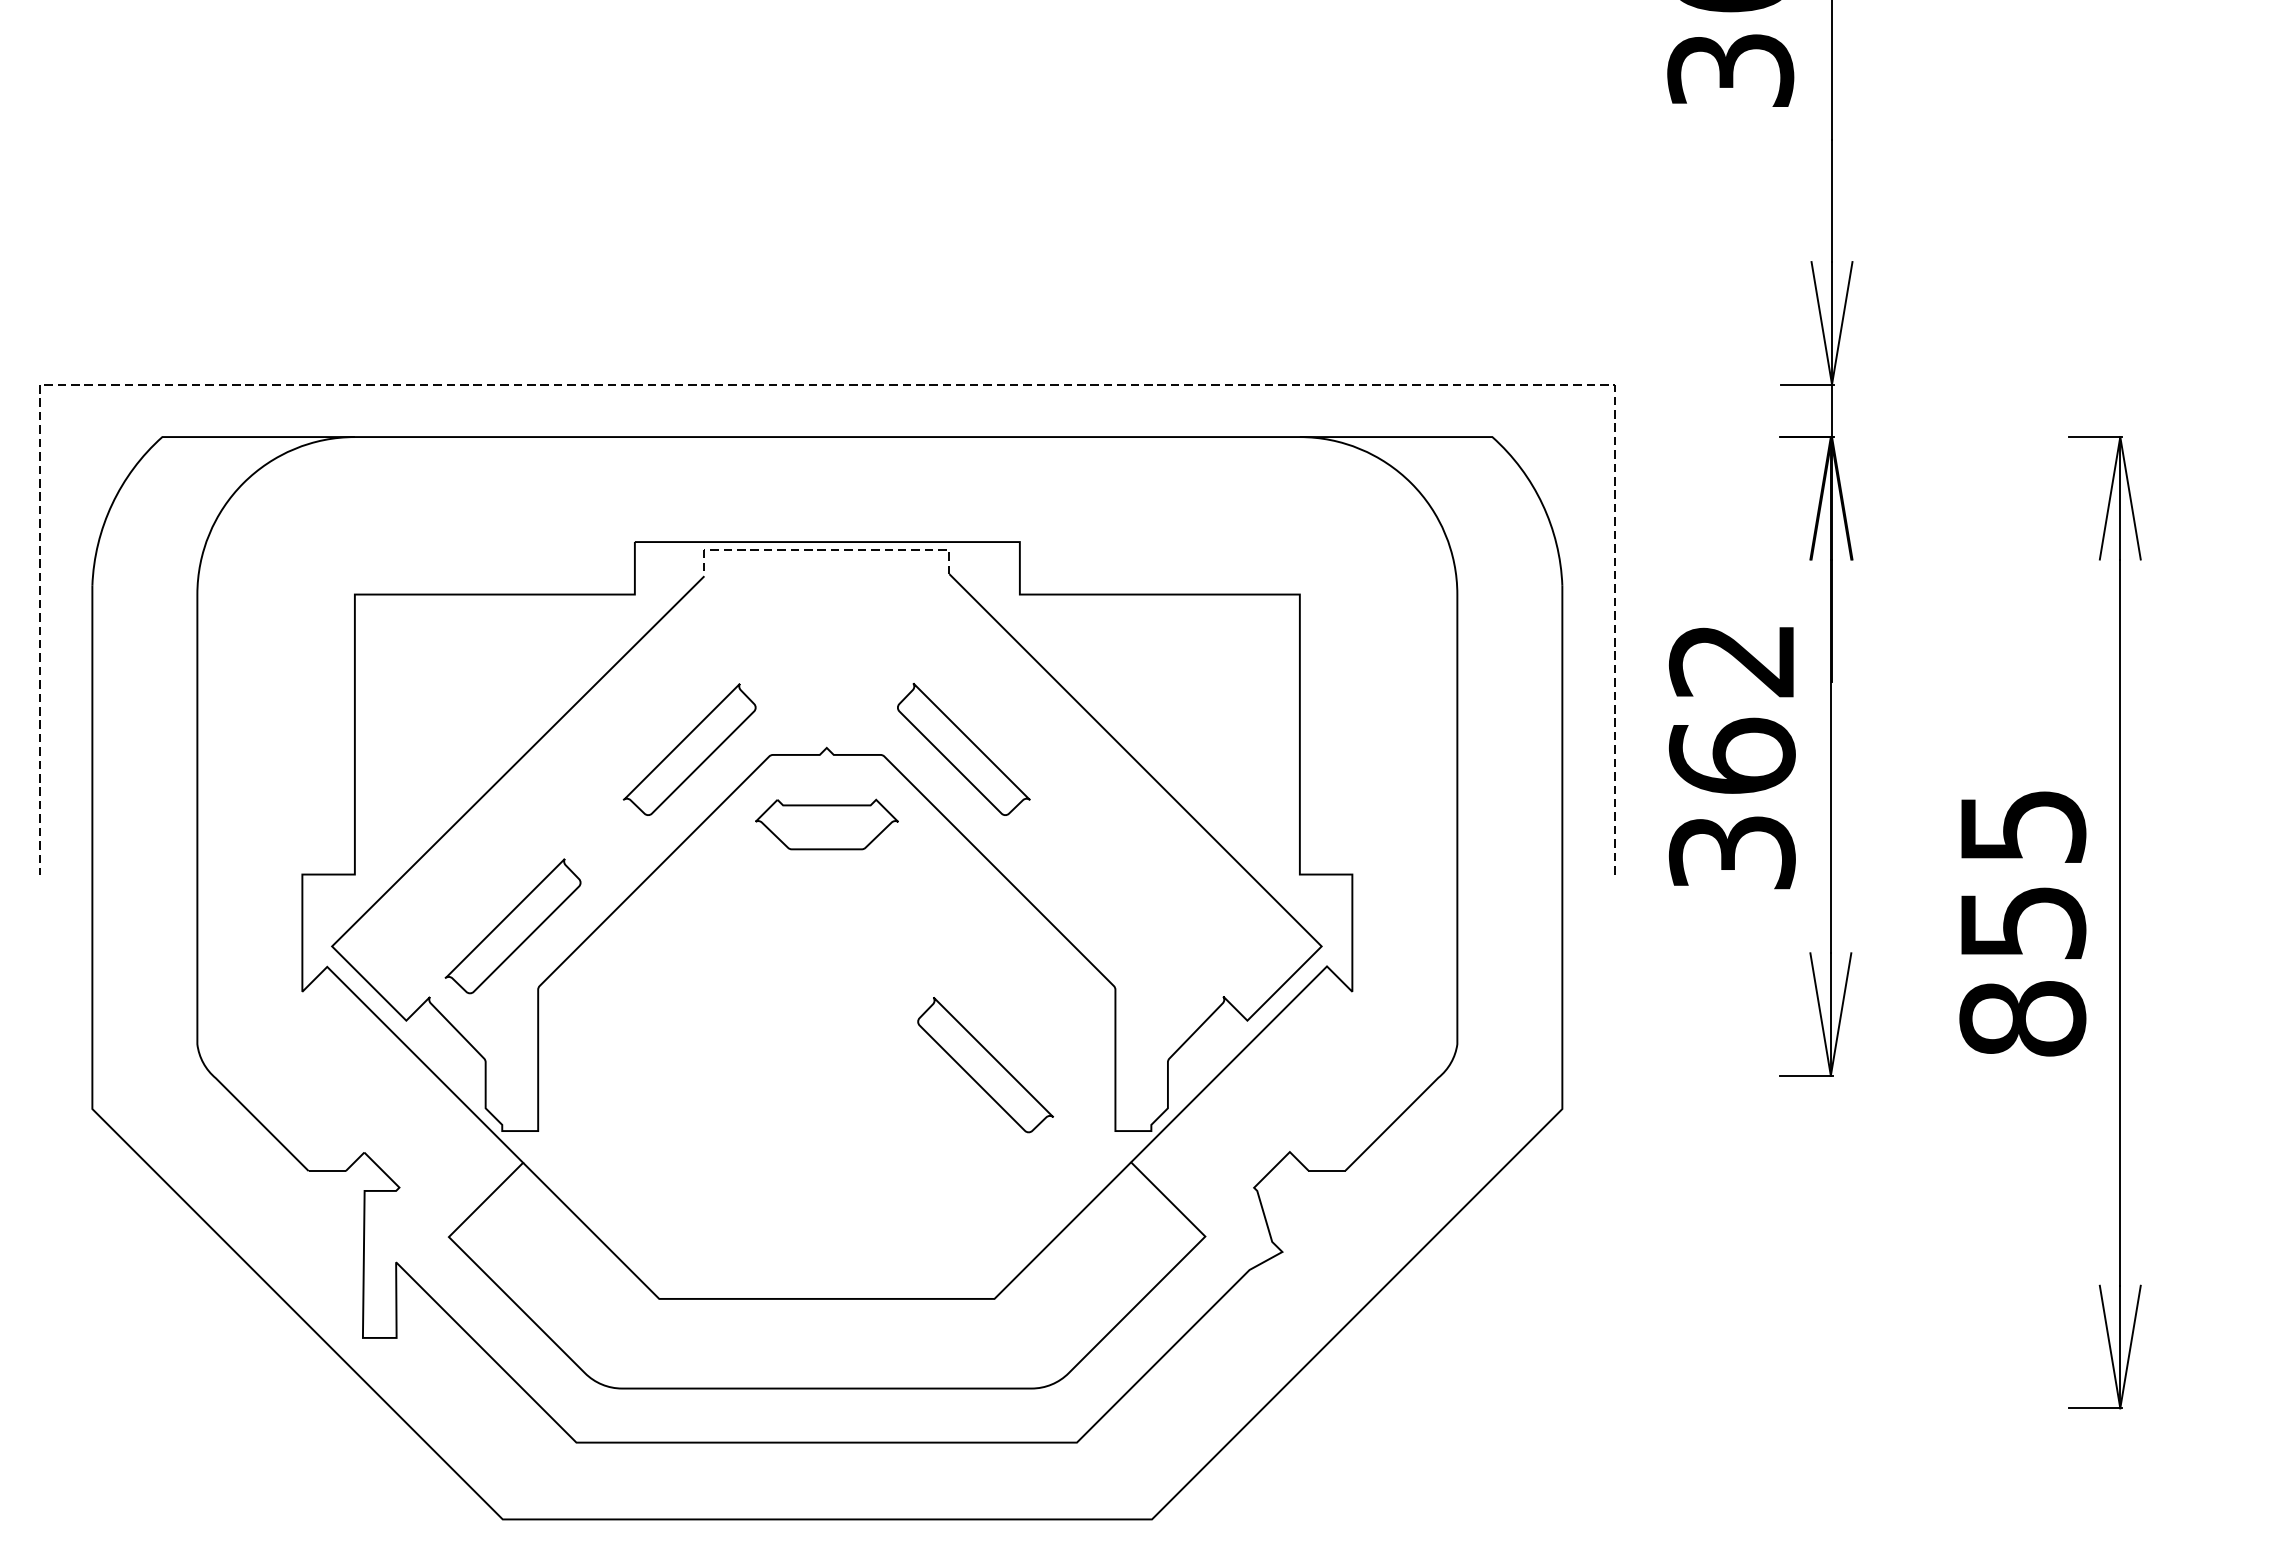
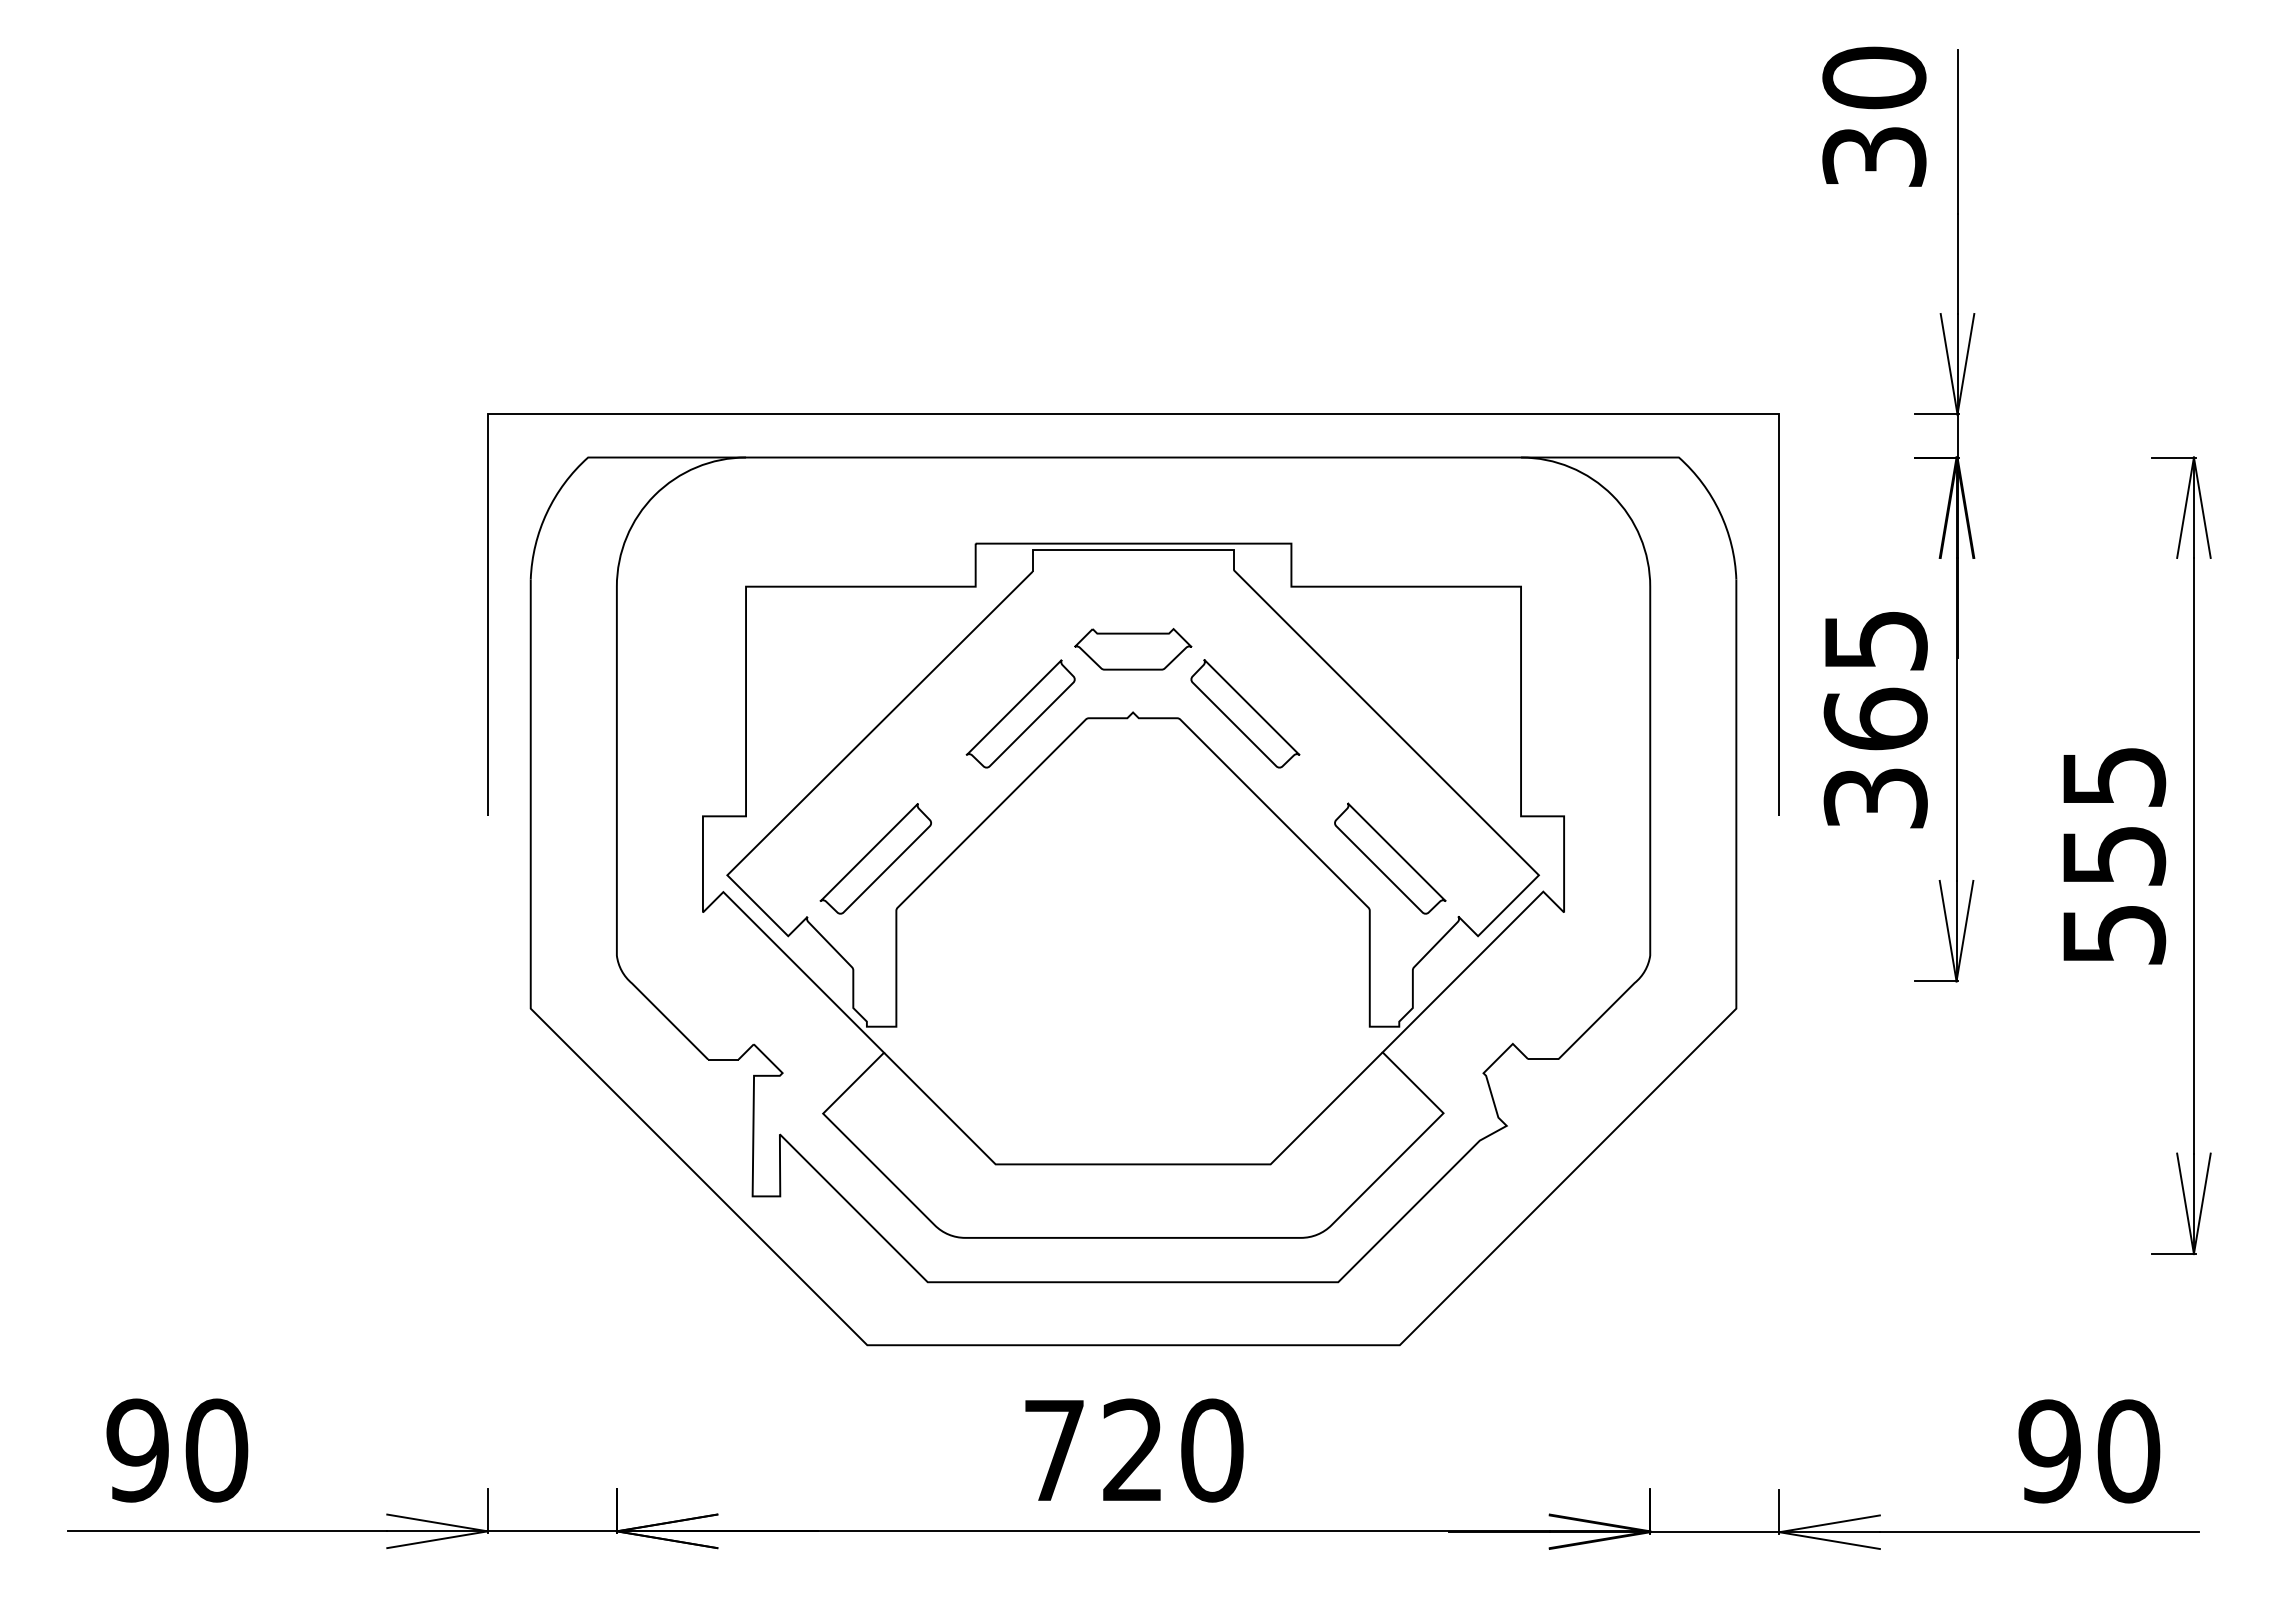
line: (827, 384) -> (1133, 414), dashed -> solid
line: (824, 550) -> (1131, 550), dashed -> solid
text: (1732, 661) -> (1875, 641), 362 -> 365
part: (827, 824) -> (1133, 649), moved
text: (2023, 1018) -> (2114, 934), 855 -> 555
curve: (991, 1057) -> (1395, 852), moved

